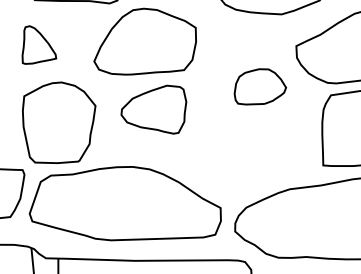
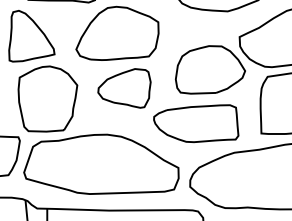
part: (39, 44) -> (32, 35), size x1.67
part: (260, 86) -> (210, 69), size x1.67
part: (242, 153) -> (196, 123), added

